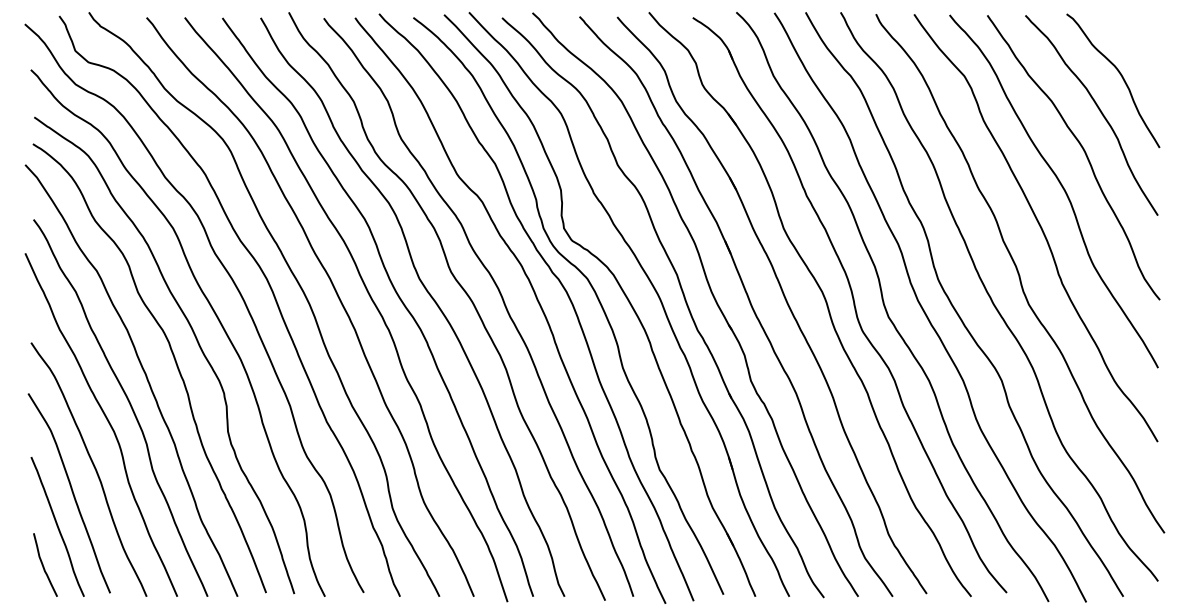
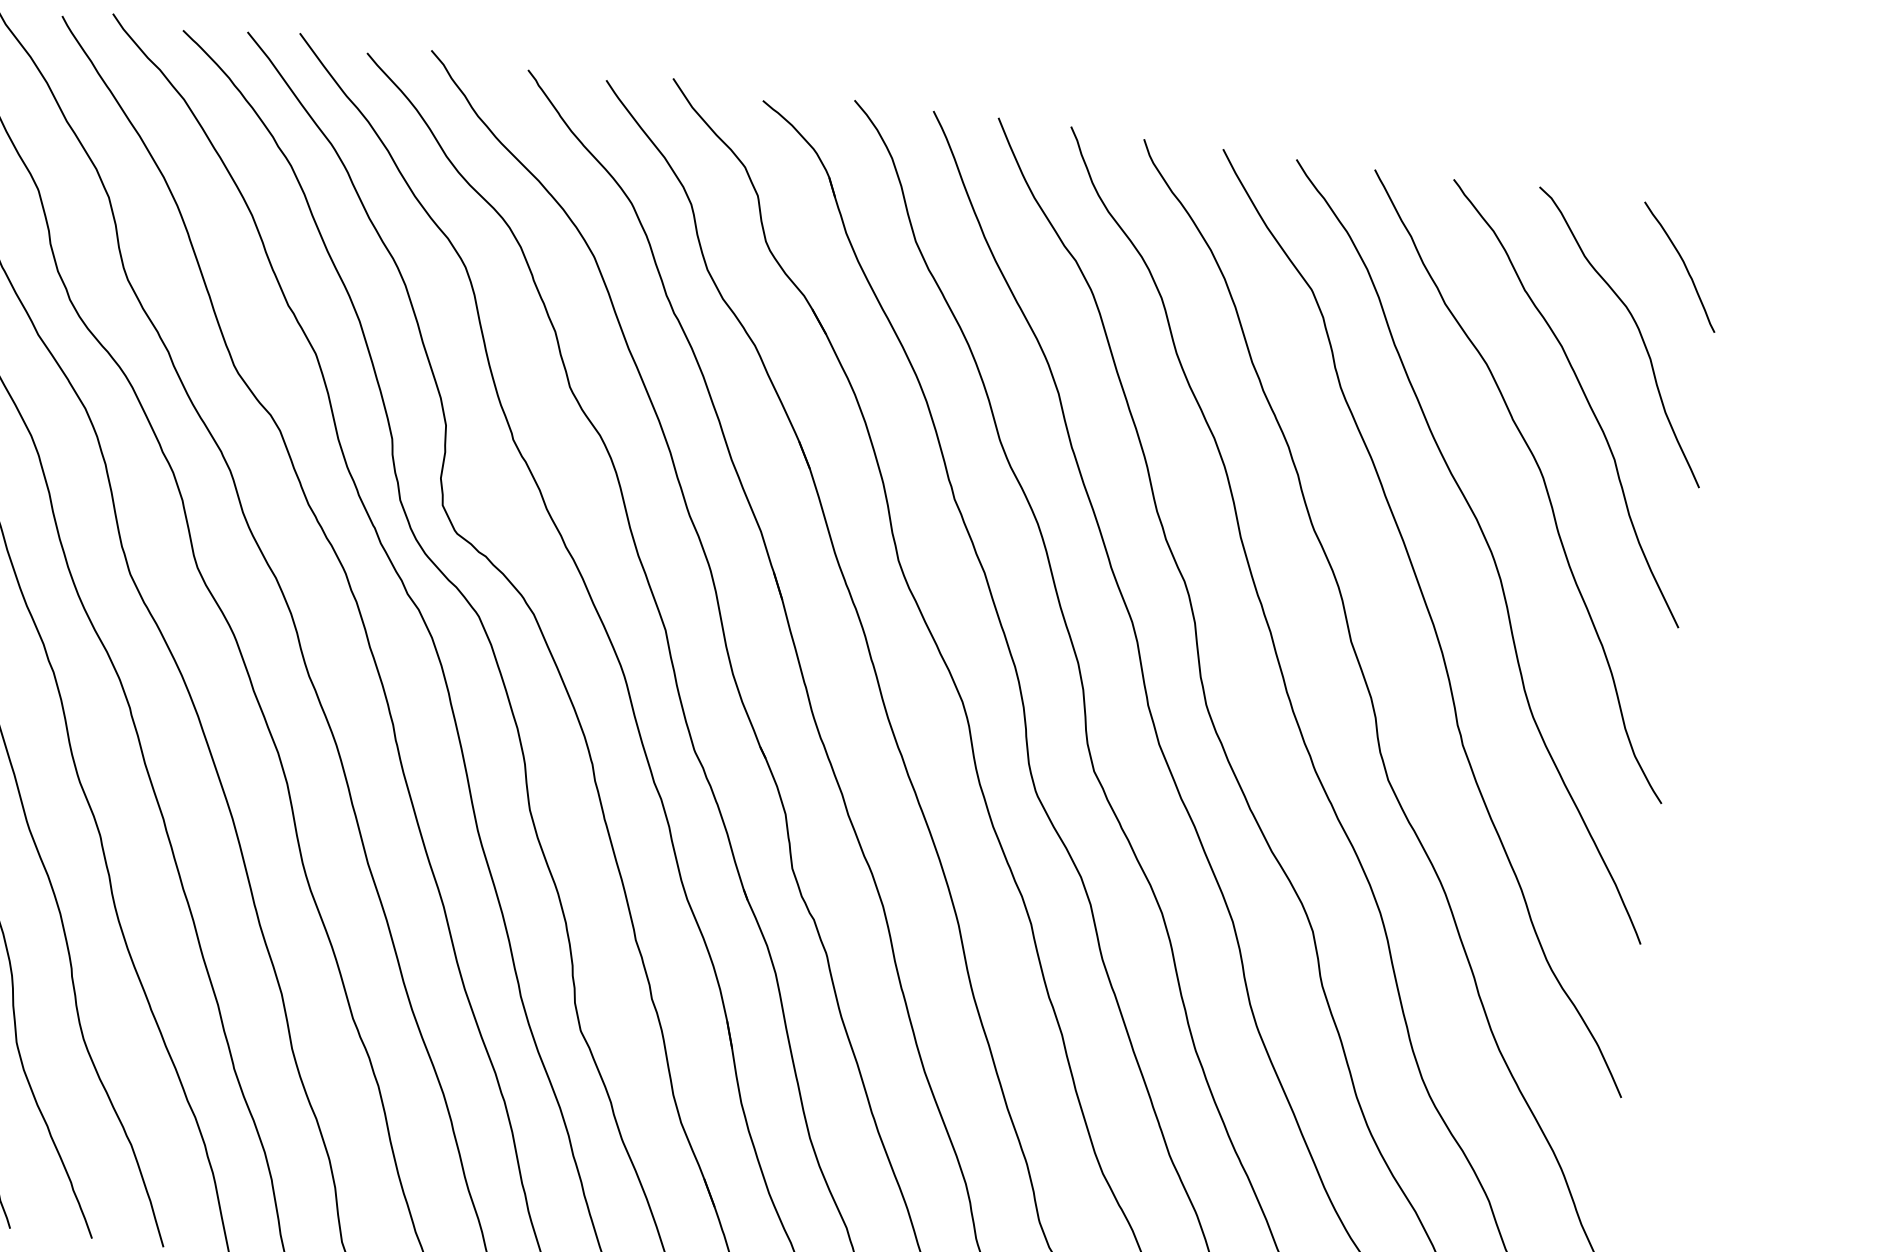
curve: (1138, 42) -> (1681, 263), added

